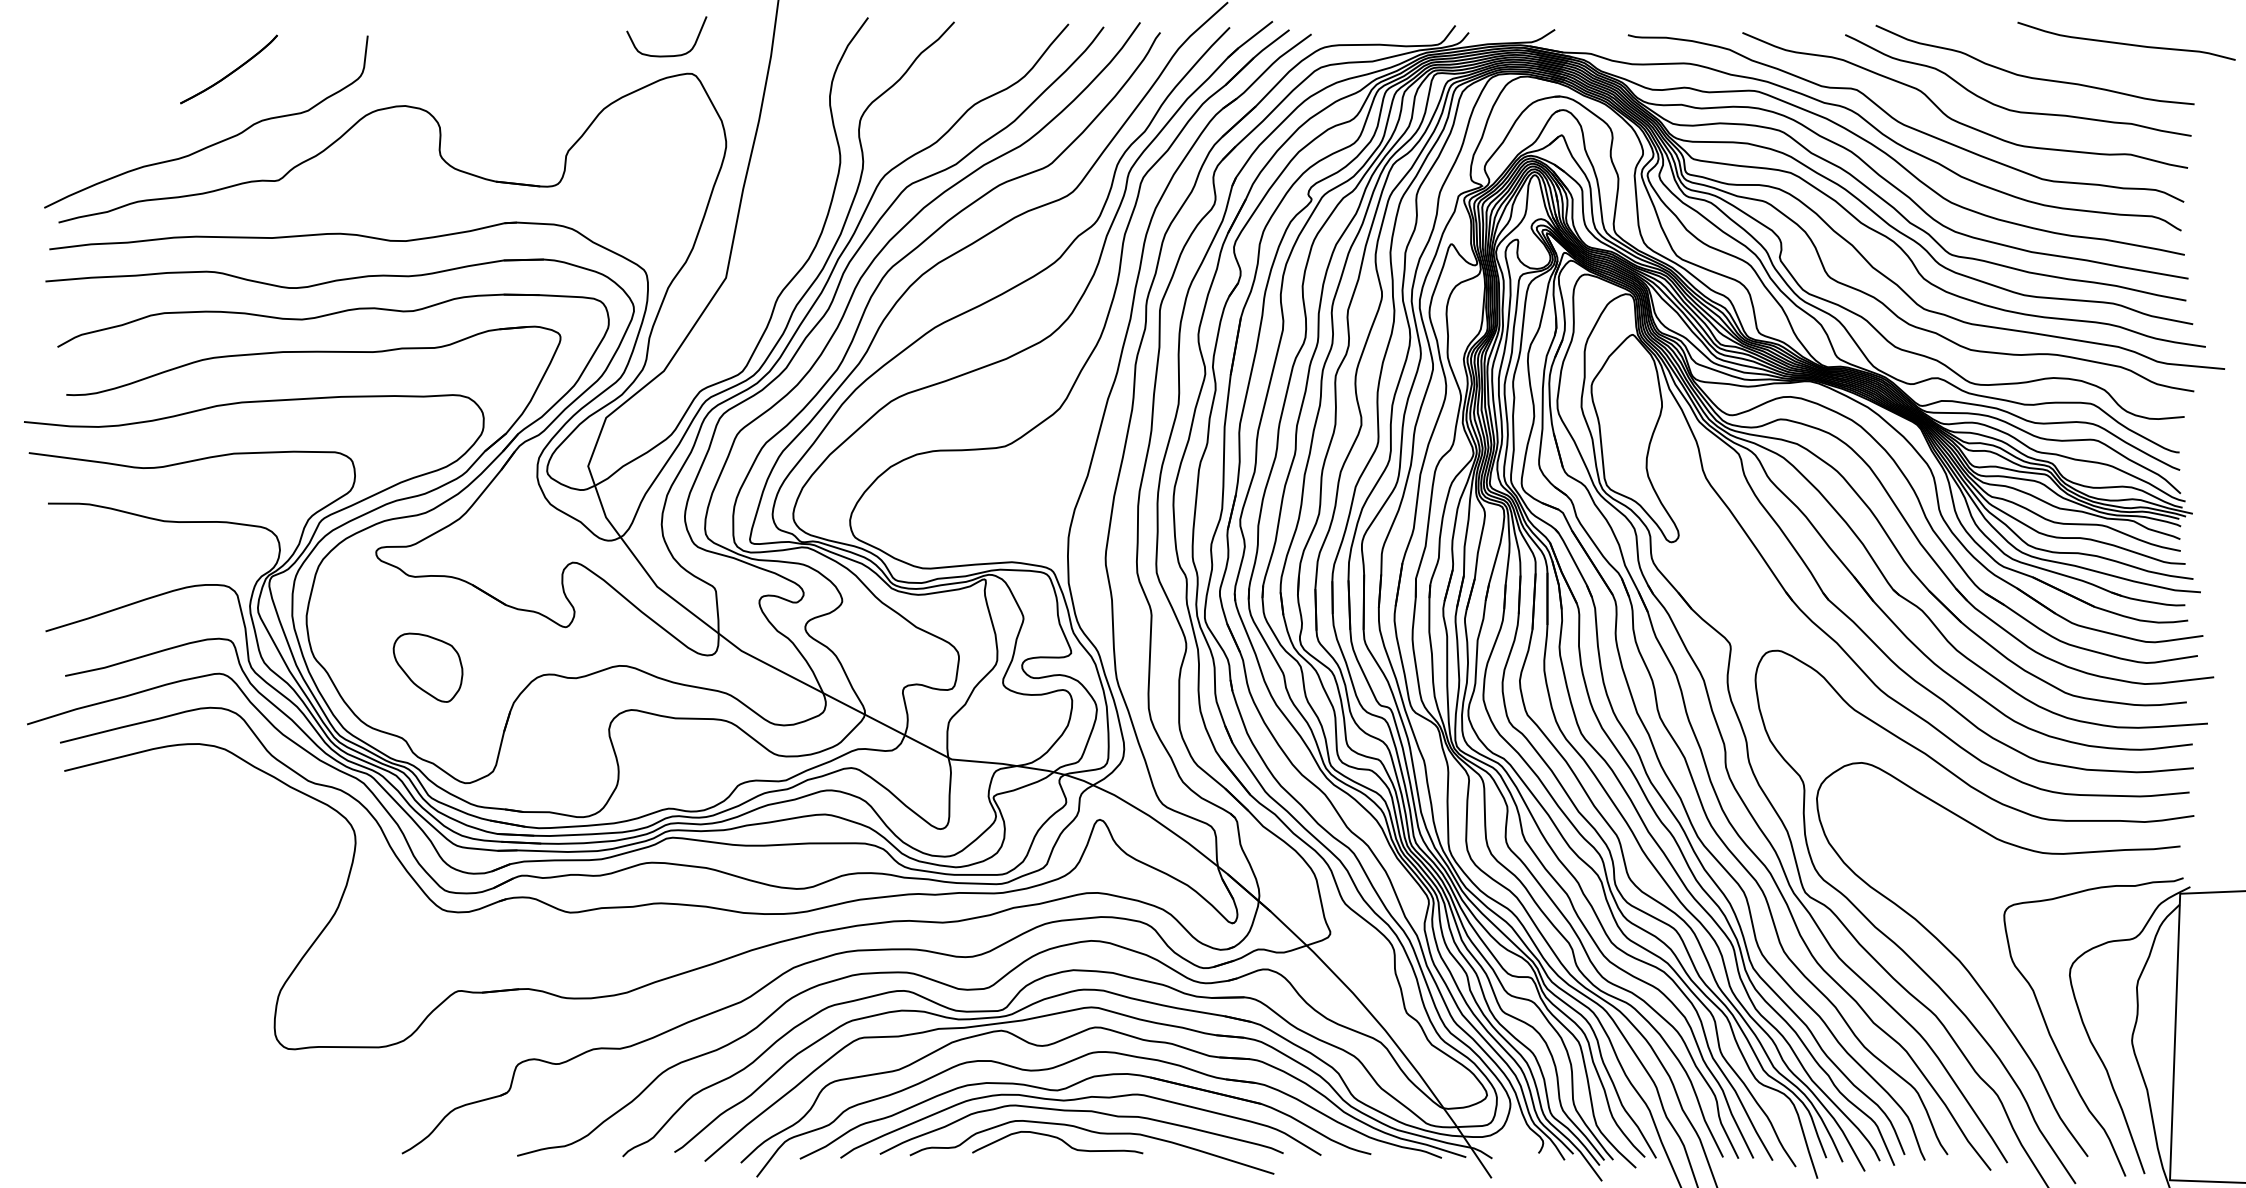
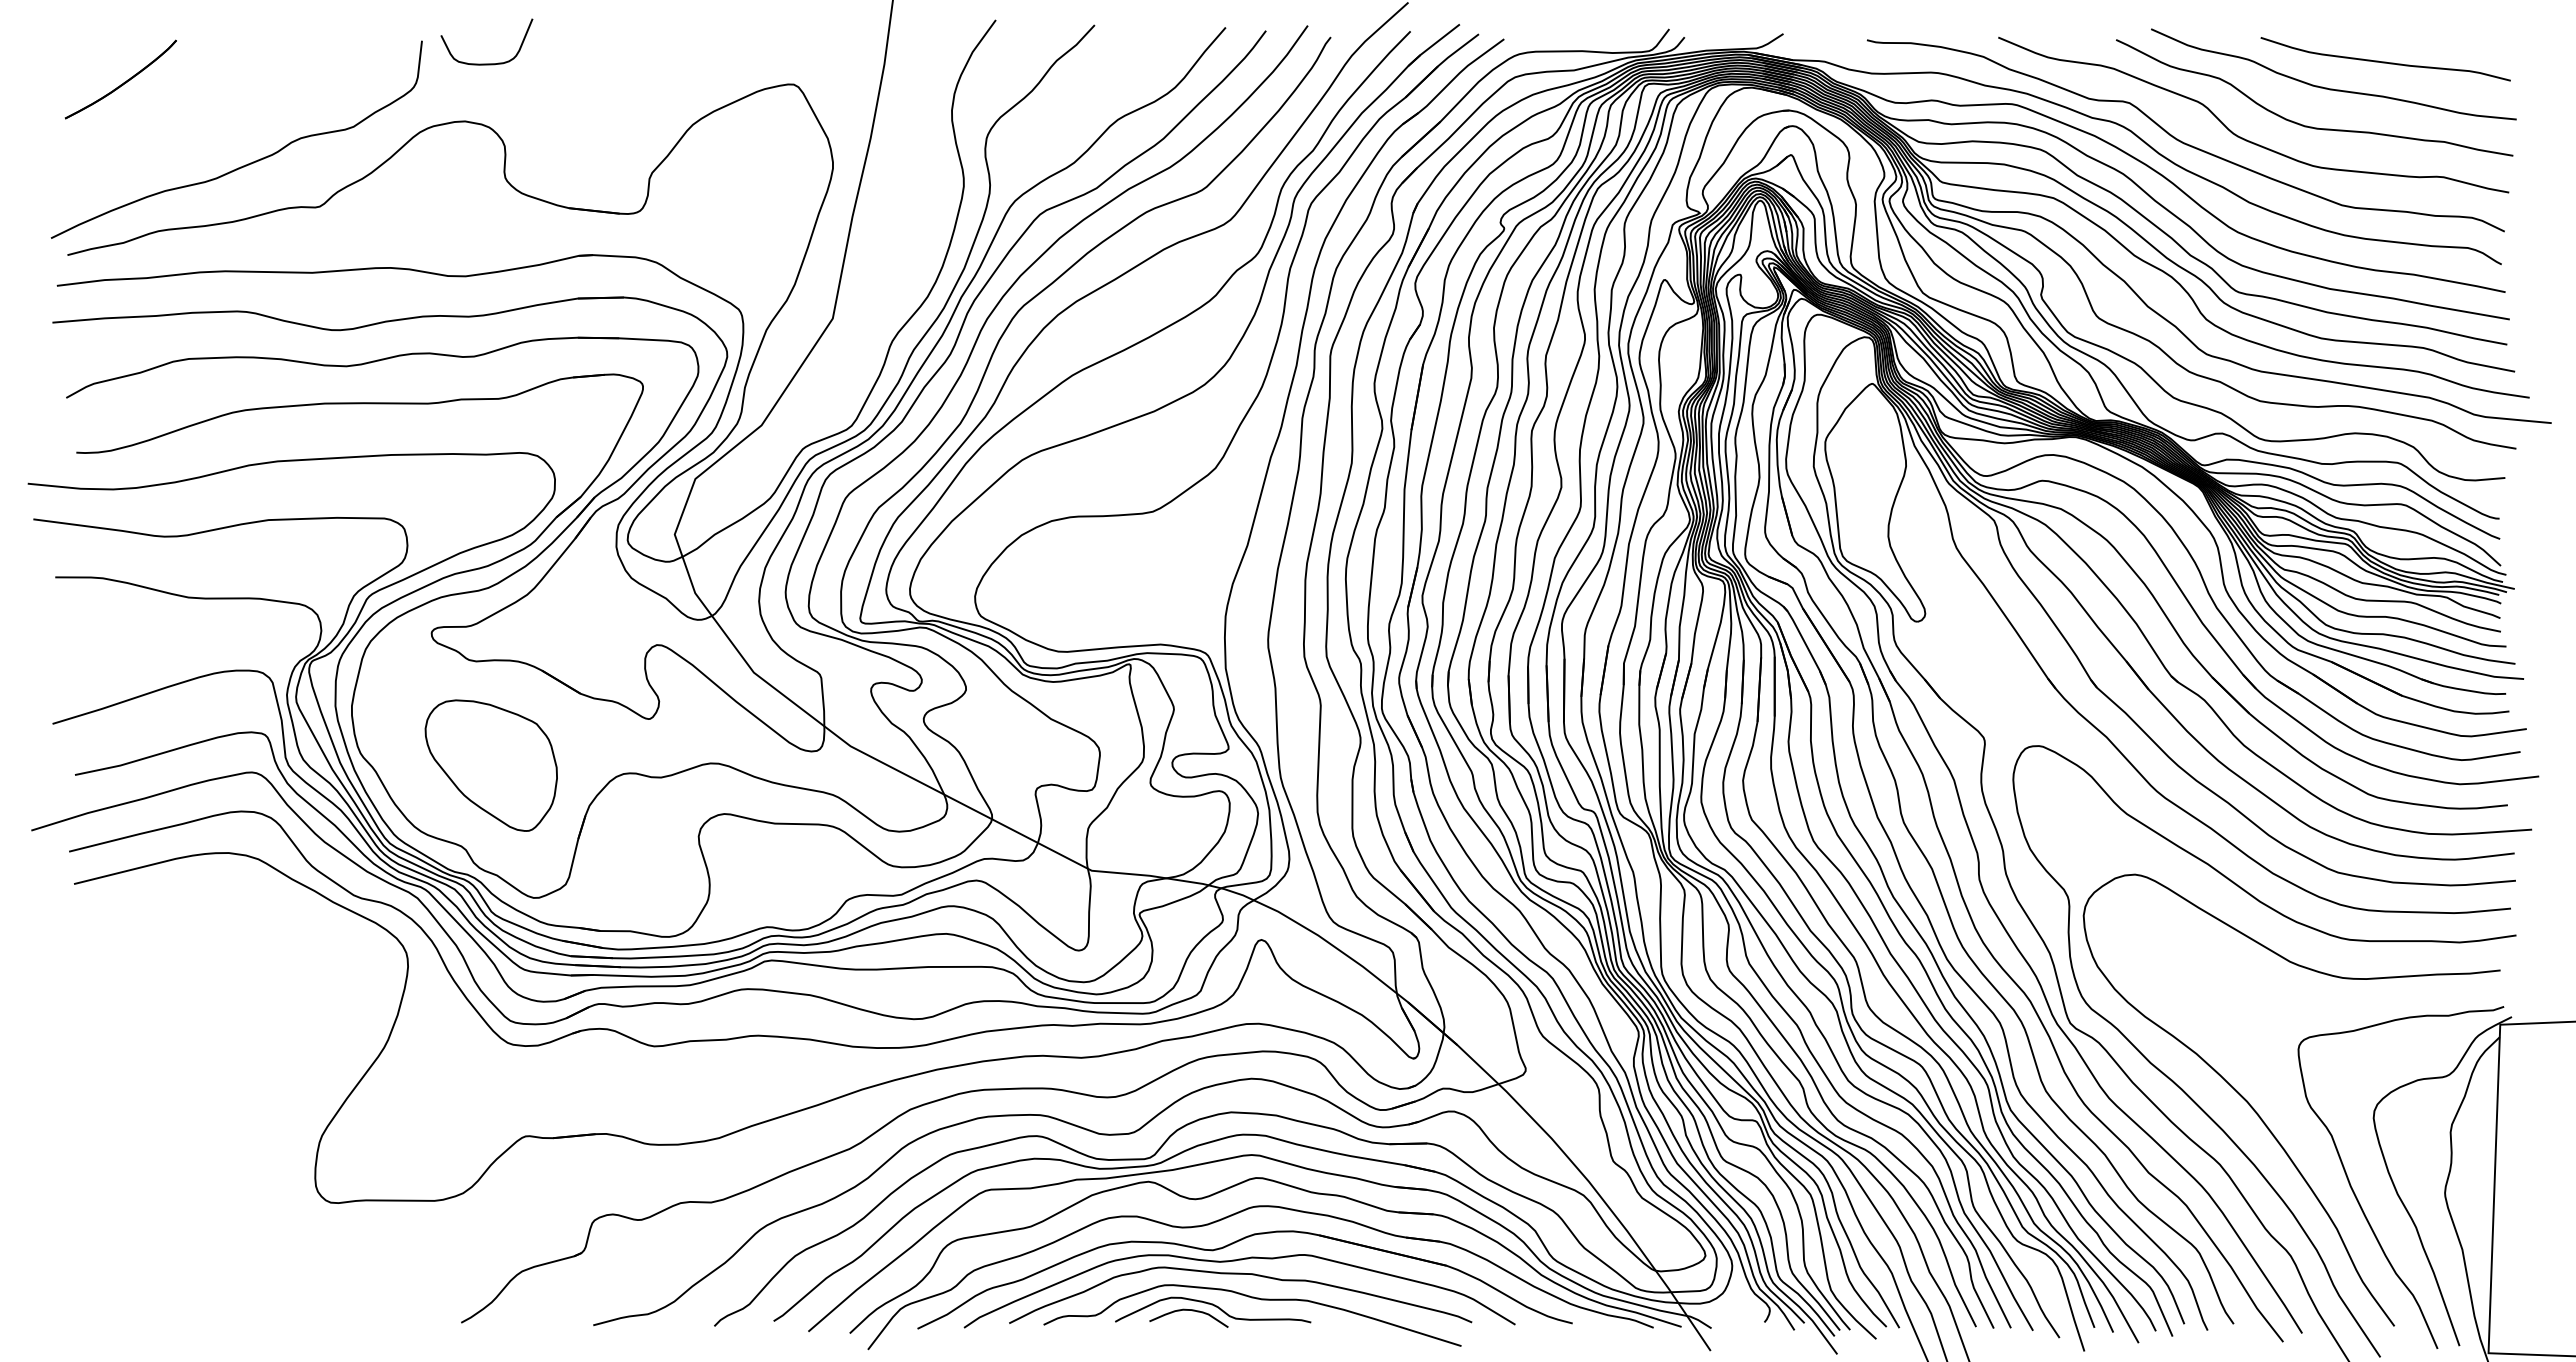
curve: (2126, 43) -> (2385, 61), moved
curve: (666, 55) -> (486, 63), moved
part: (228, 69) -> (120, 79), moved
part: (427, 667) -> (490, 765), size x1.67
curve: (1036, 1142) -> (1188, 1310), added

